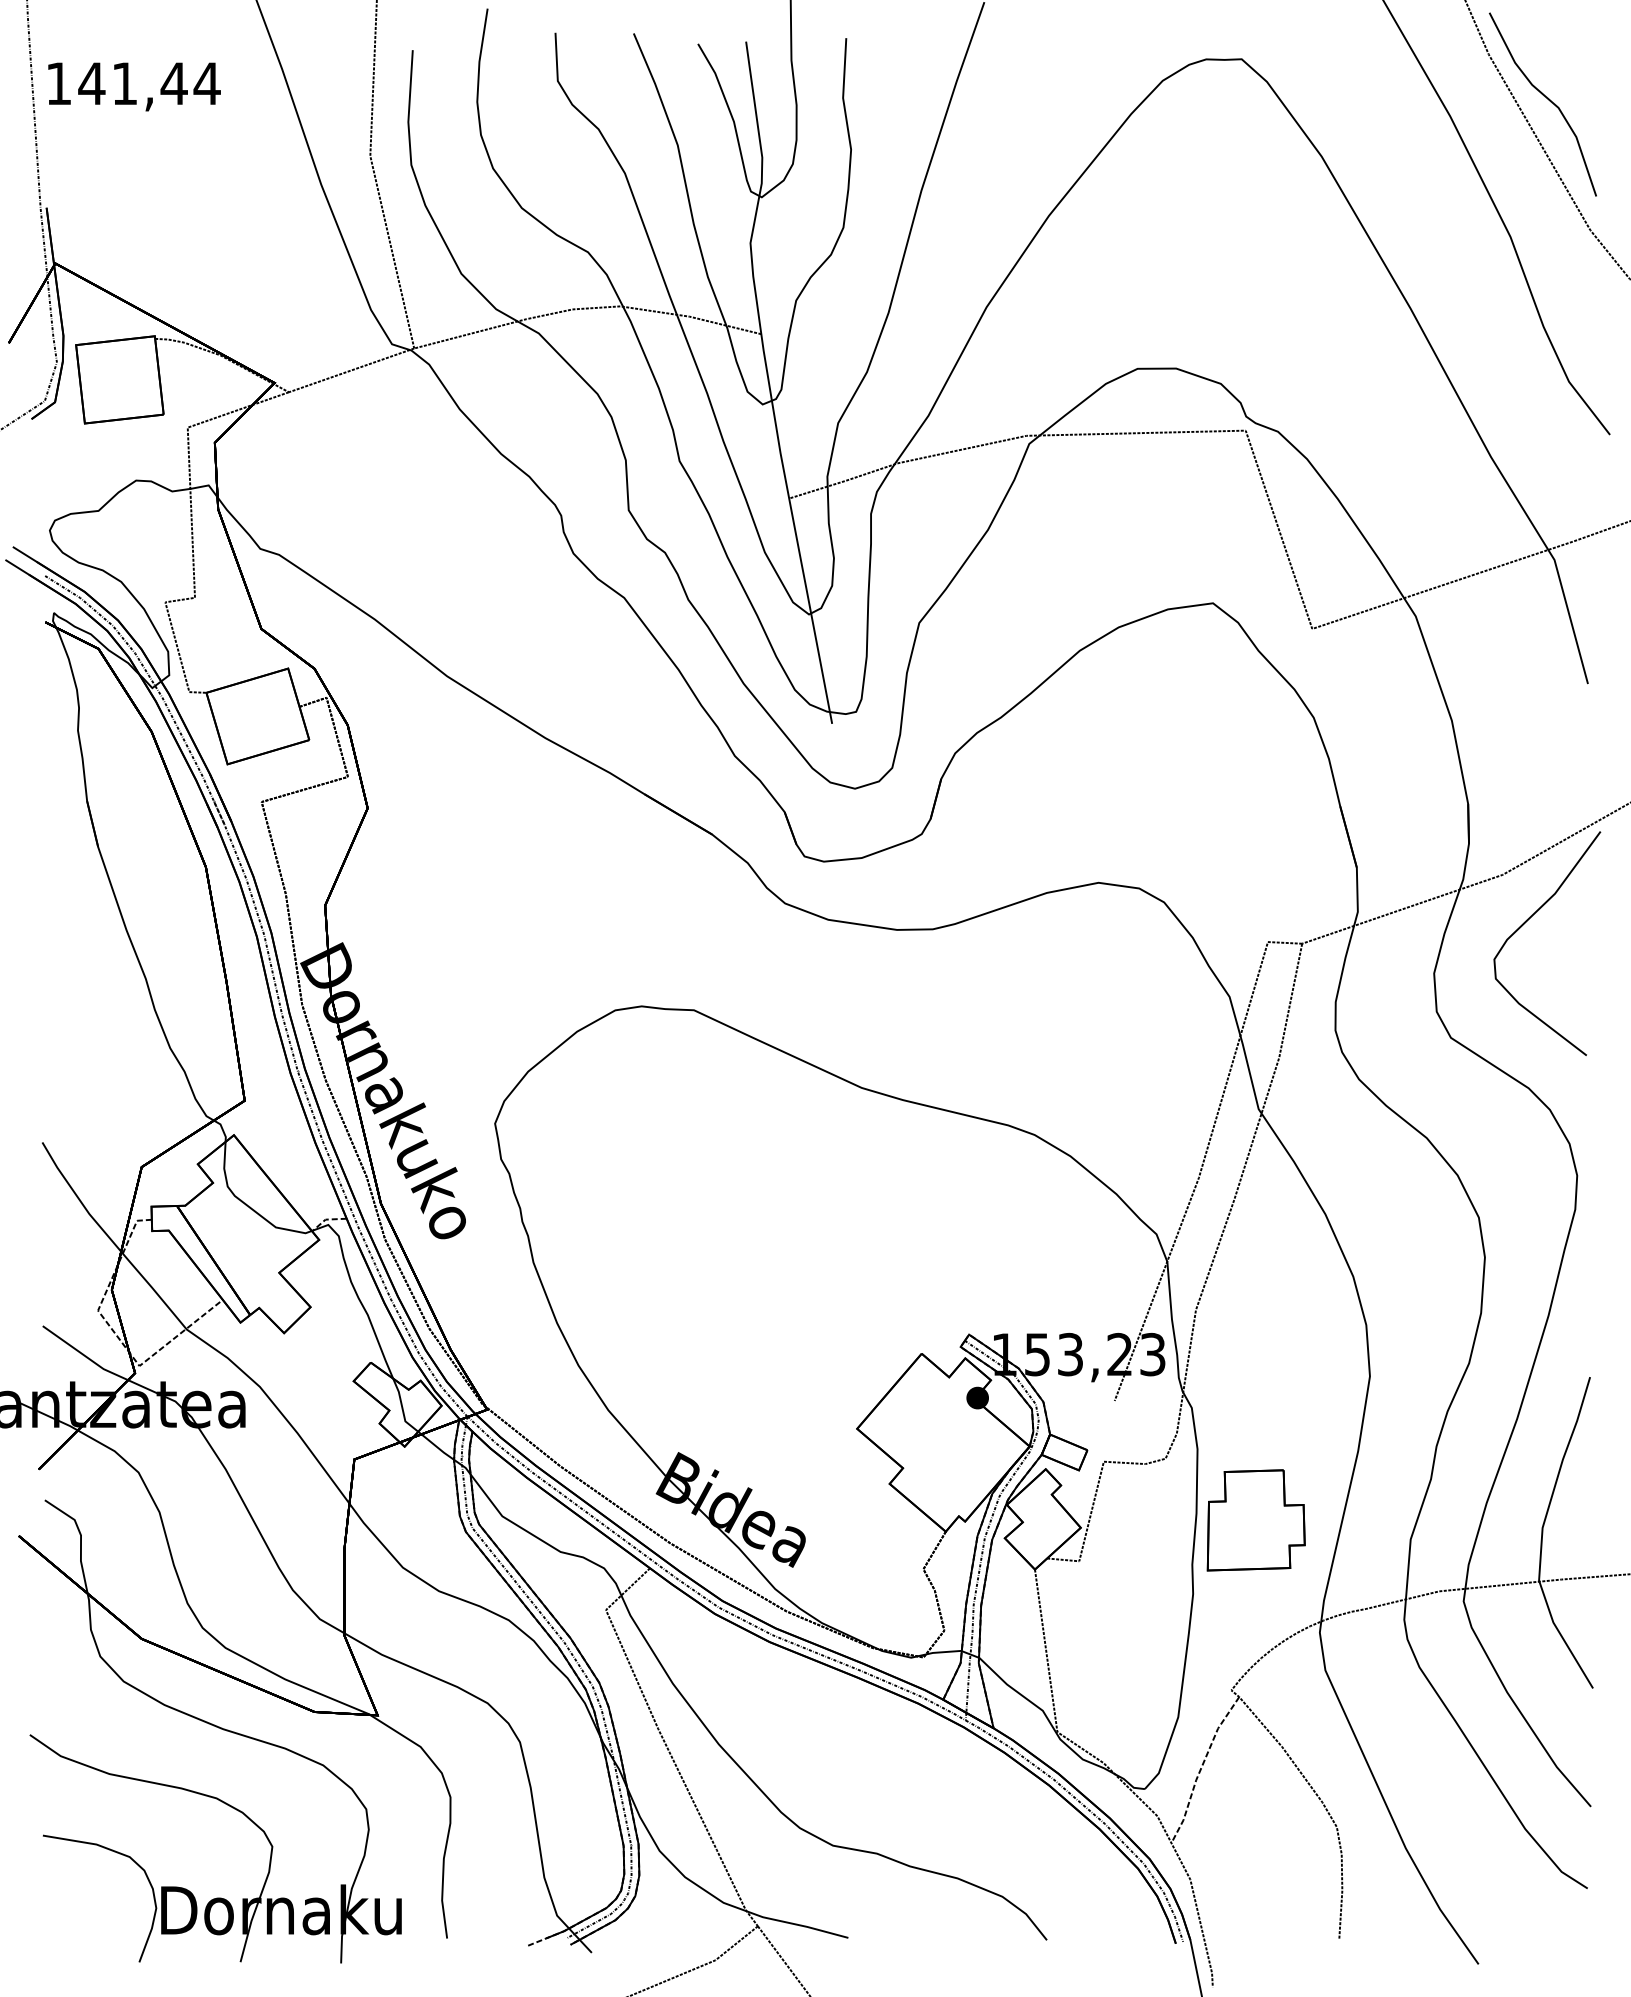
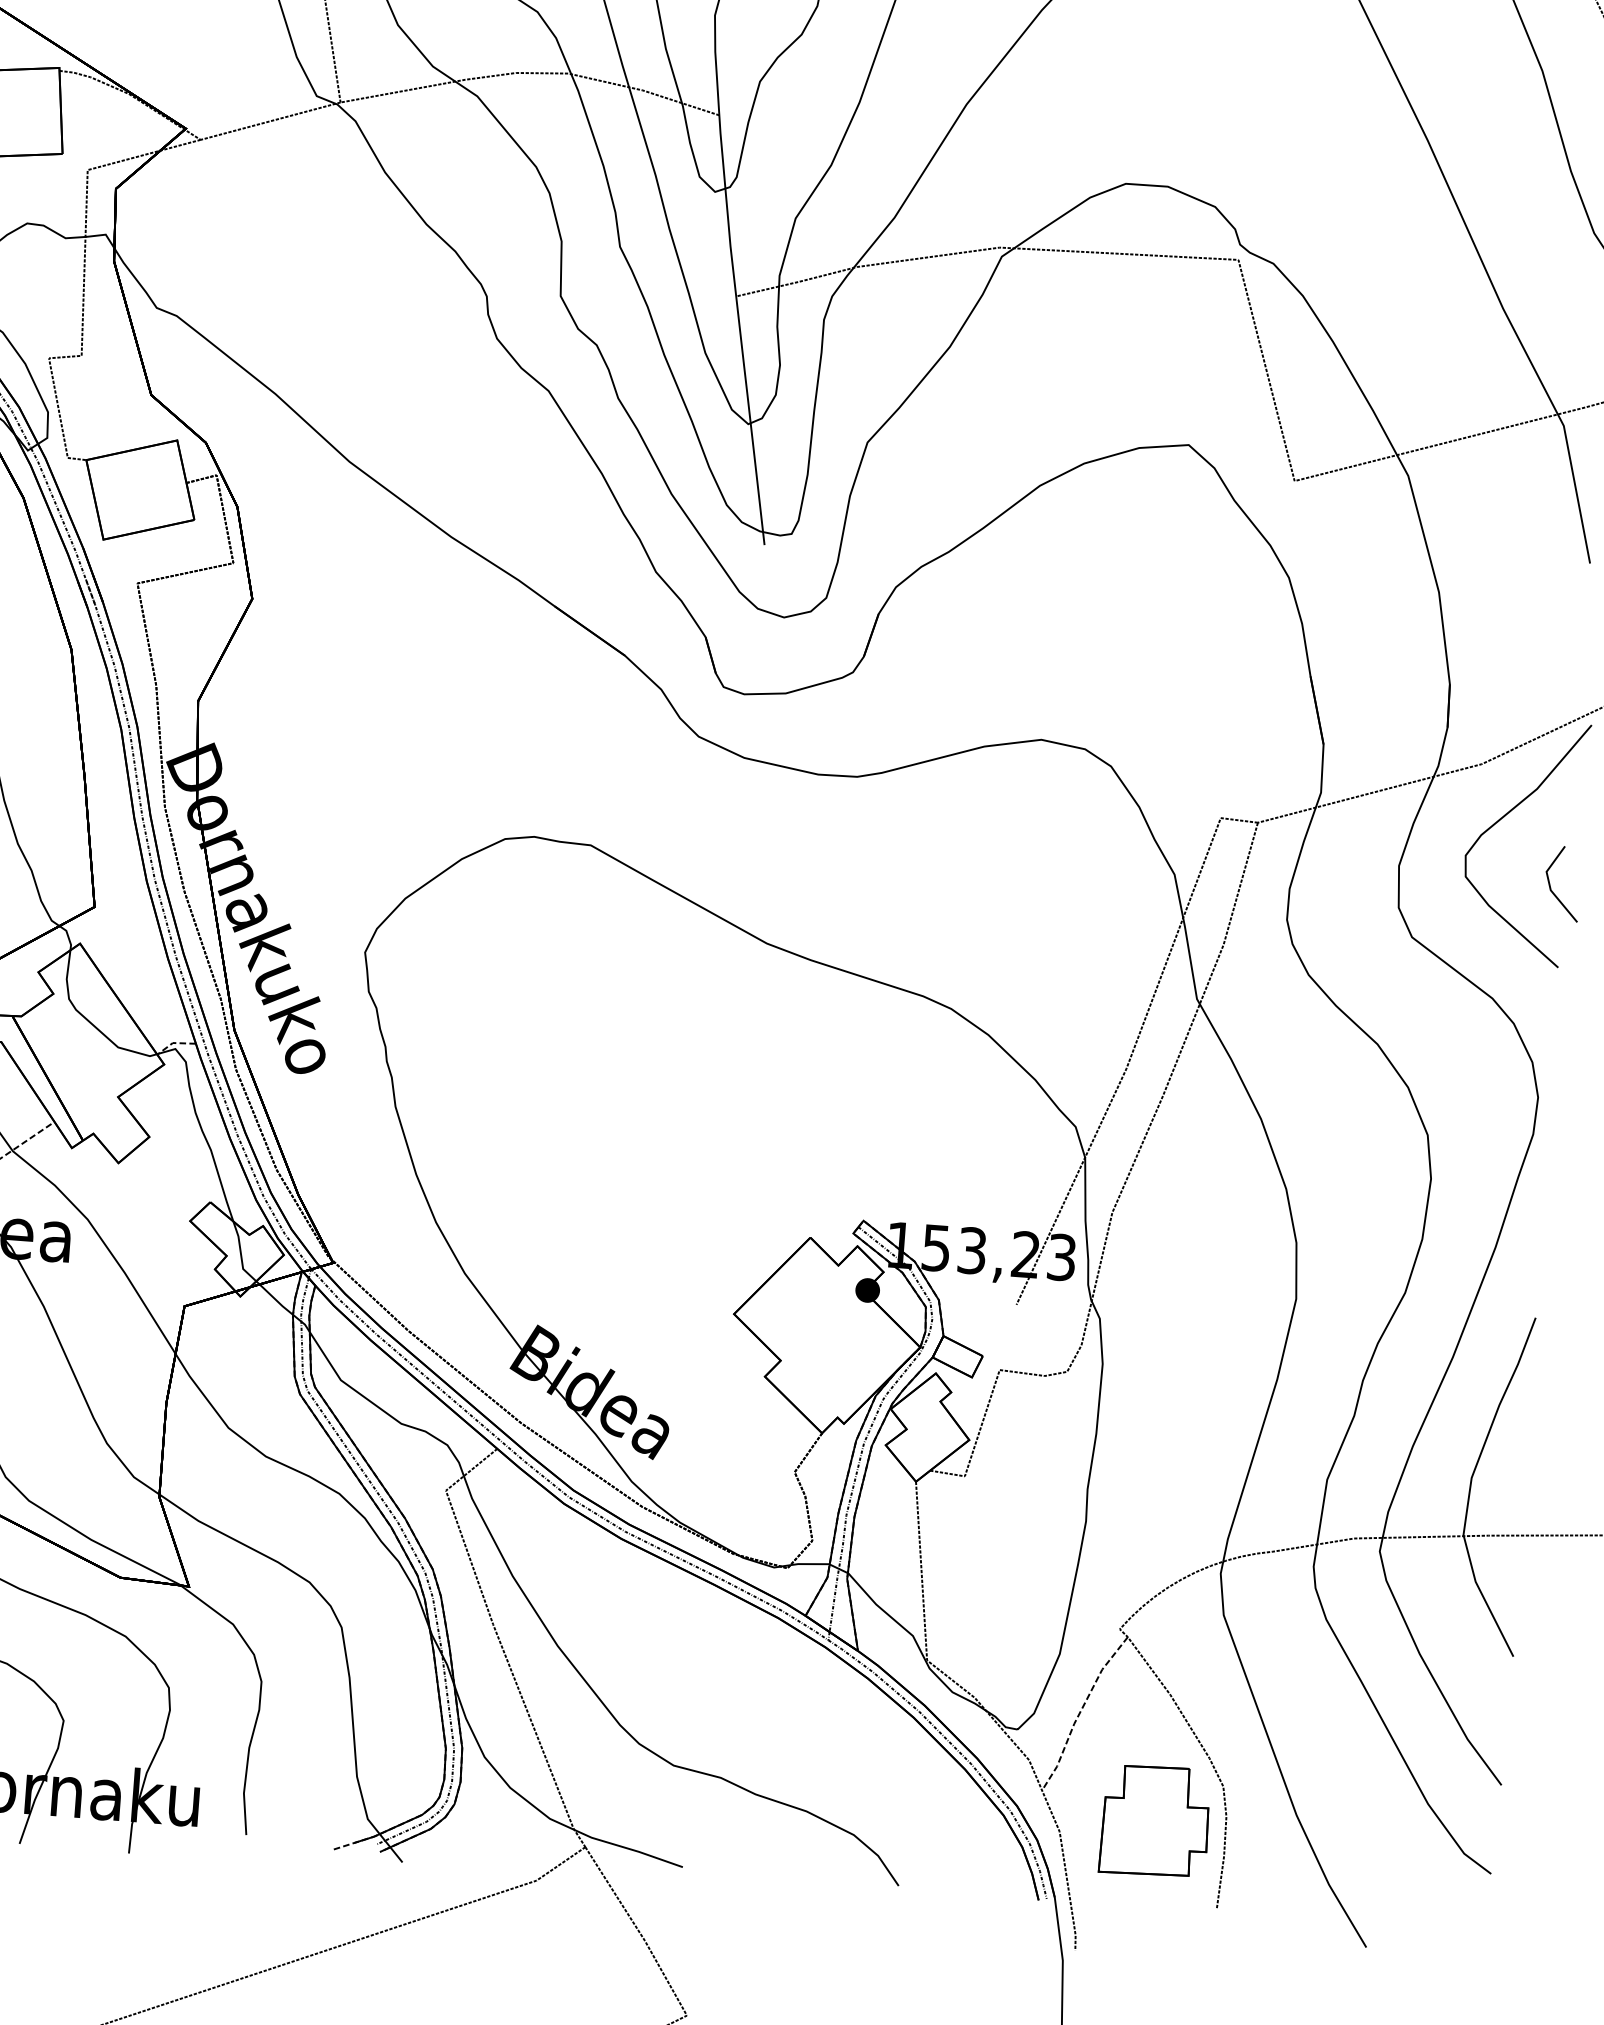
line: (1574, 981) -> (1551, 886), added
part: (1255, 1520) -> (1154, 1821), moved

